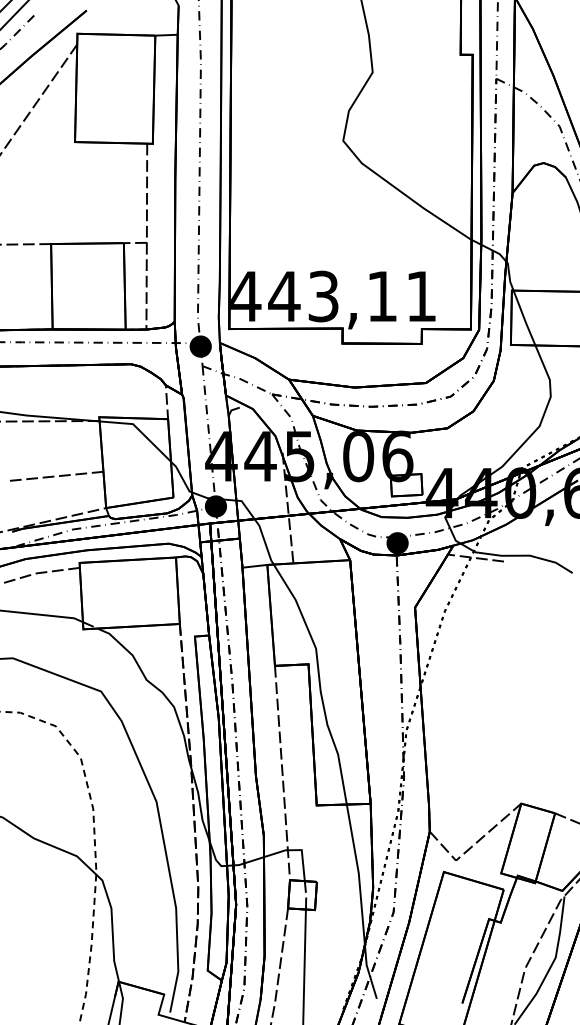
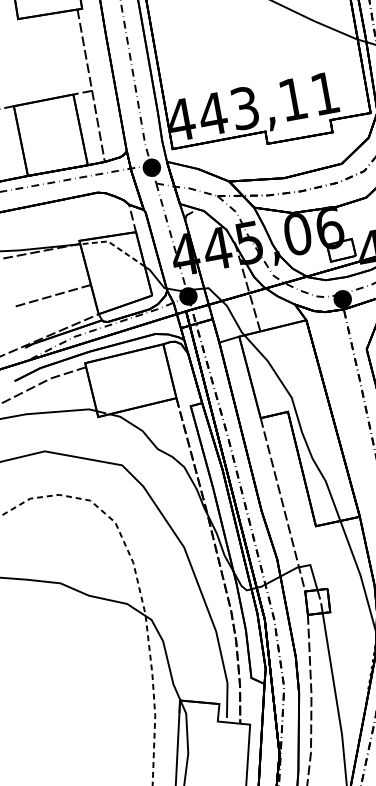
line: (139, 430) -> (114, 245), solid -> dashed

